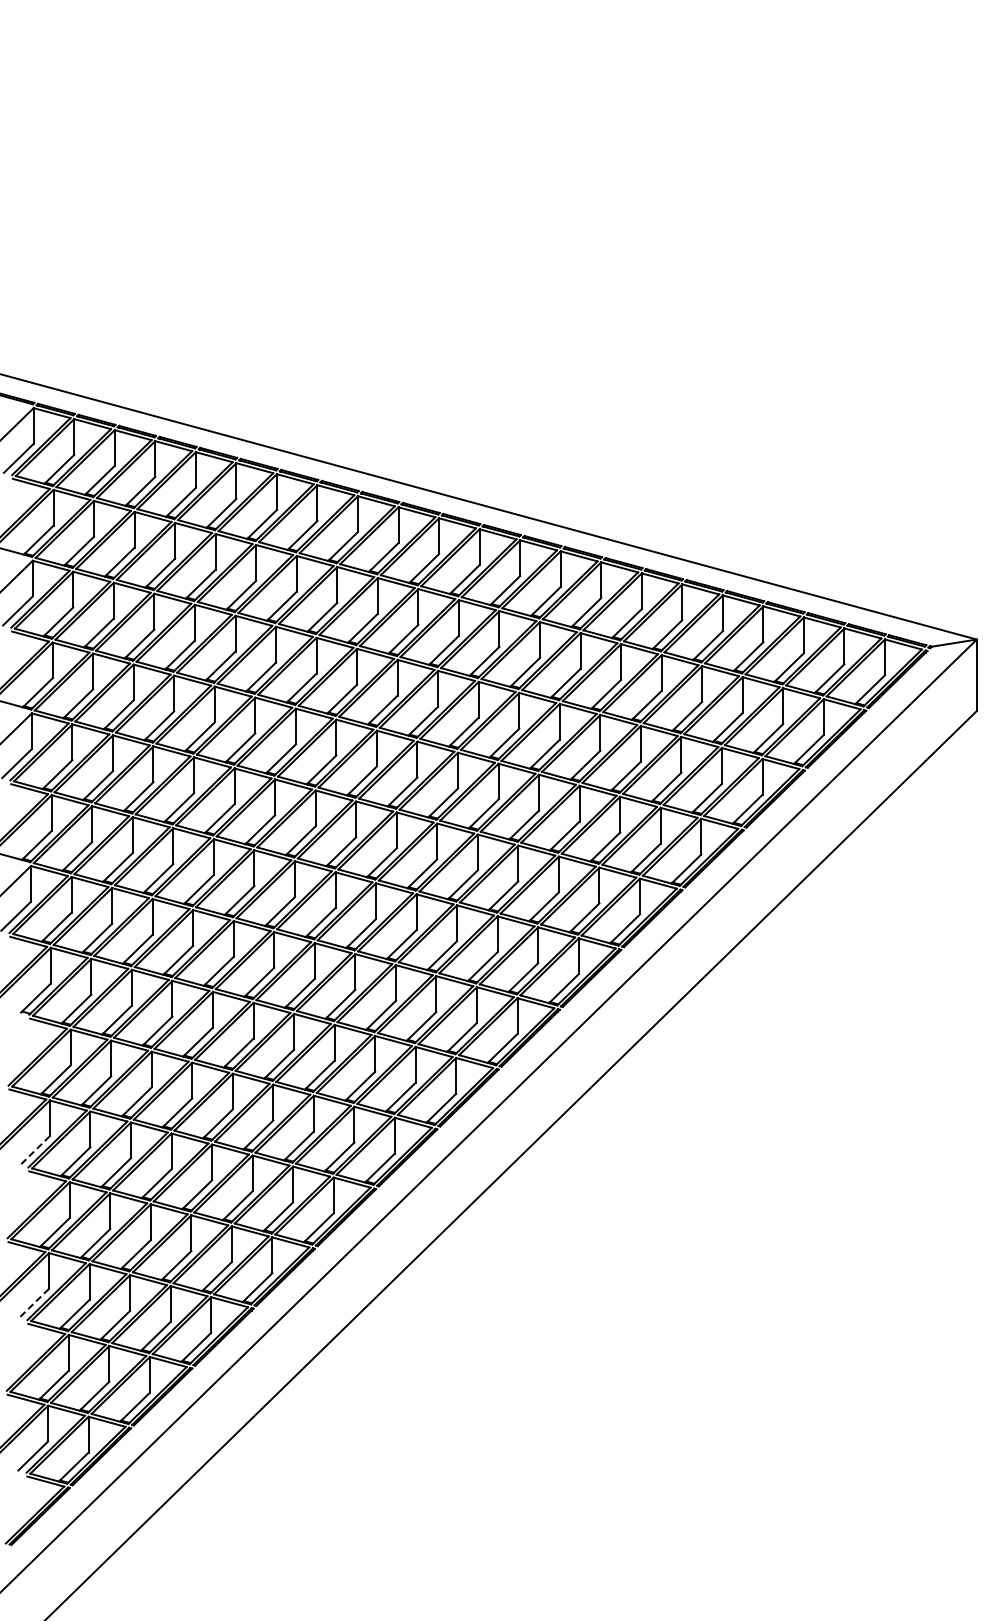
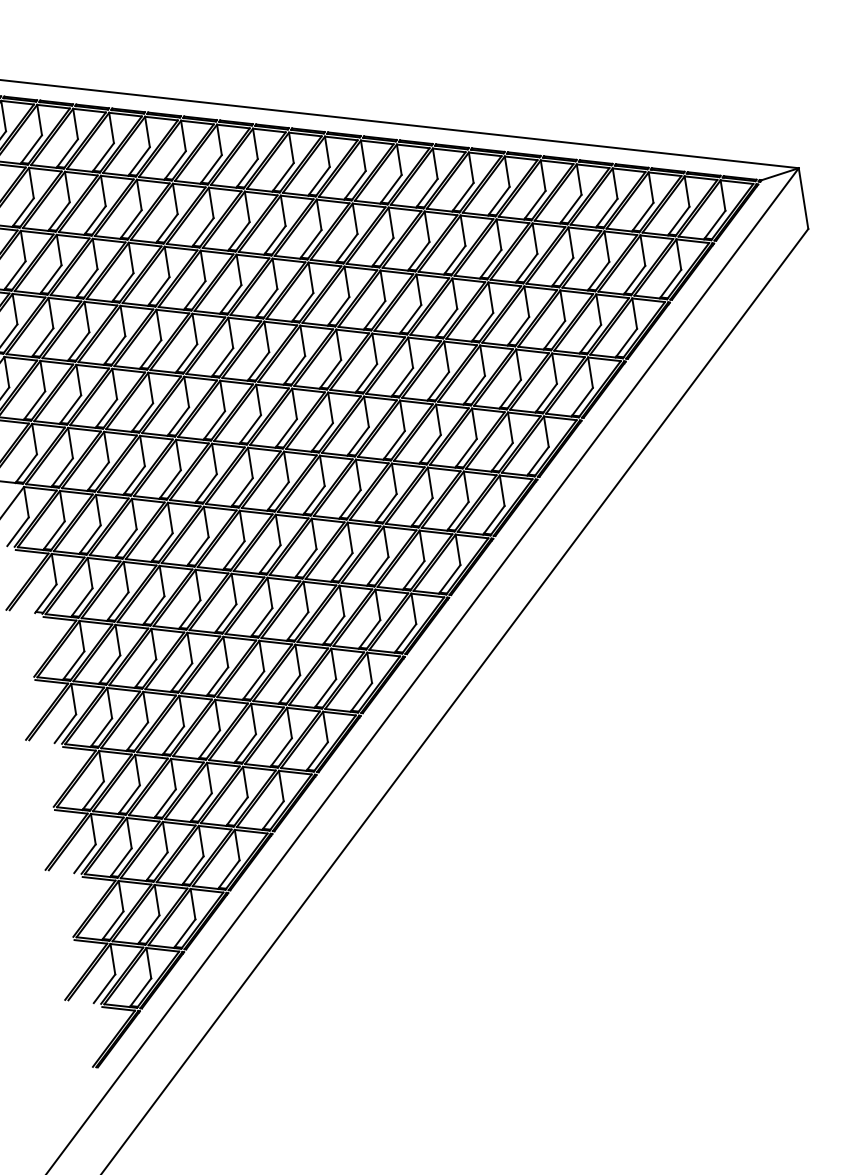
line: (35, 1150) -> (65, 728), dashed -> solid
line: (34, 1303) -> (85, 858), dashed -> solid

